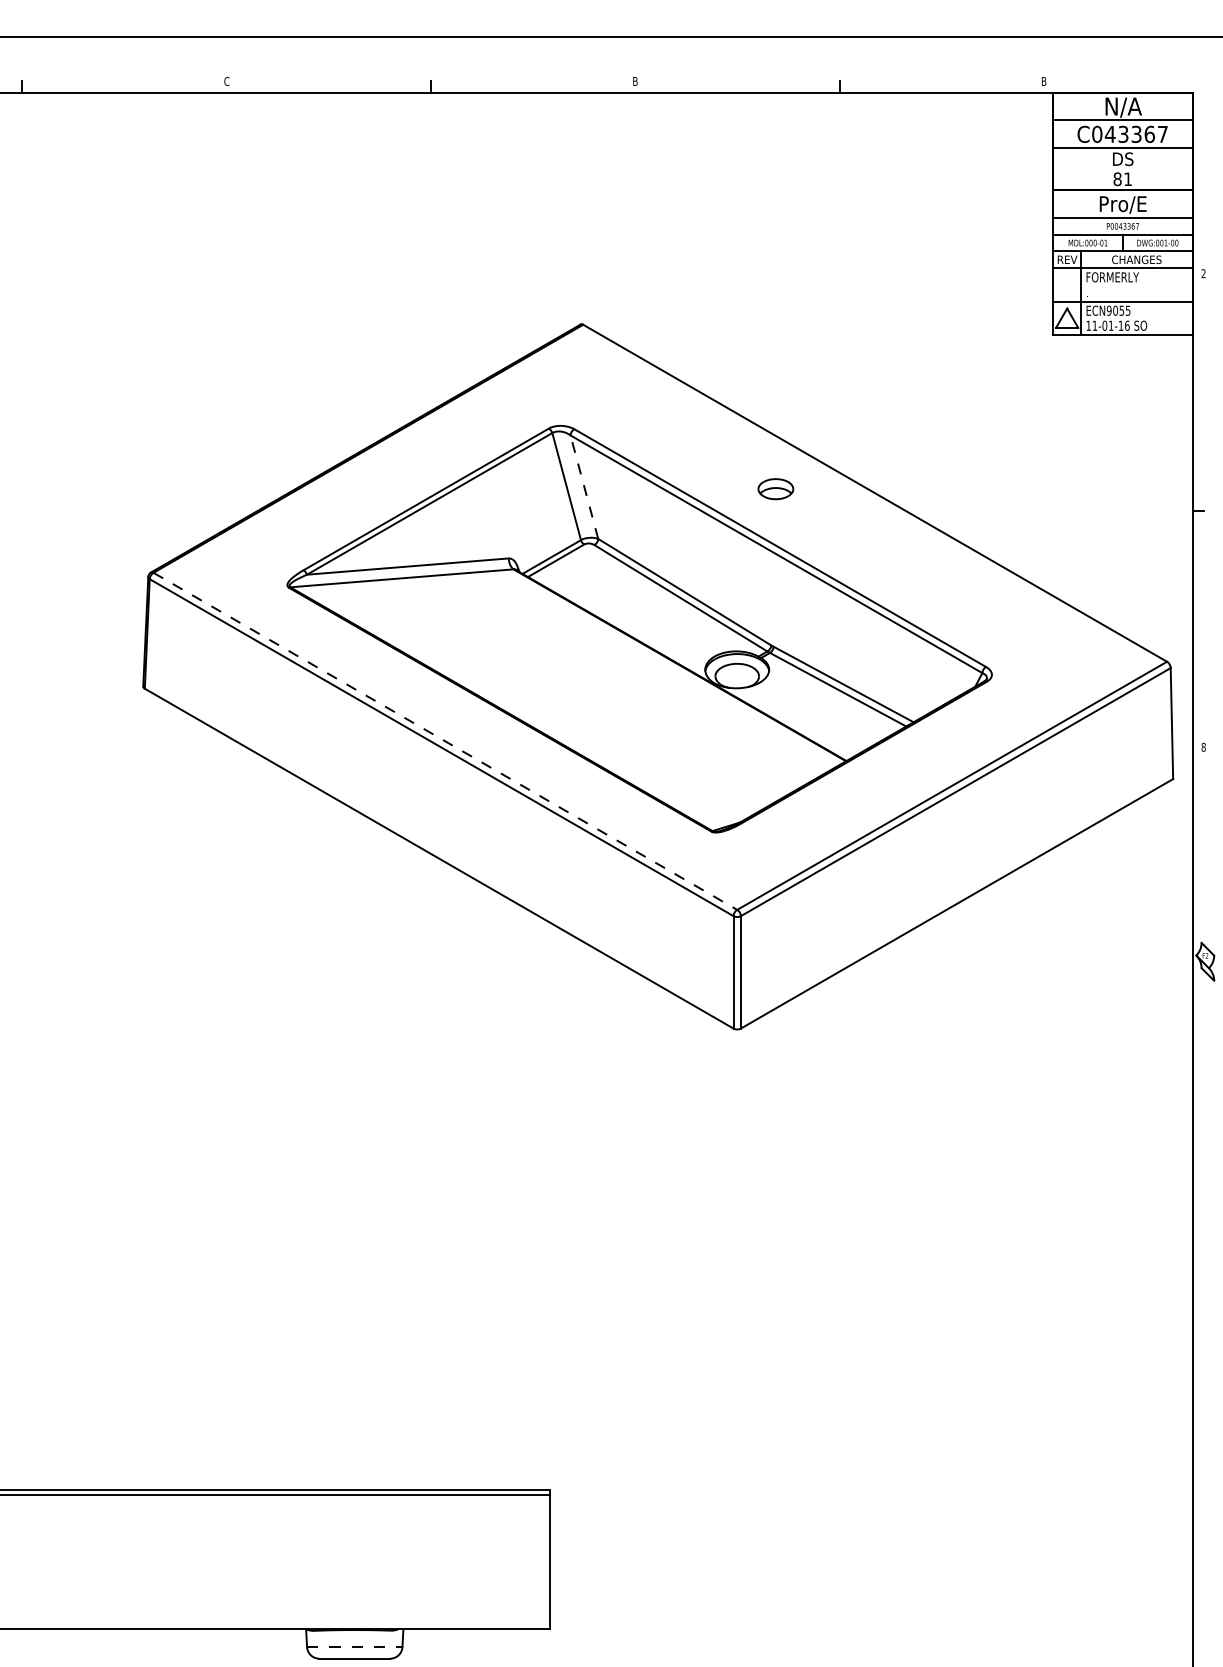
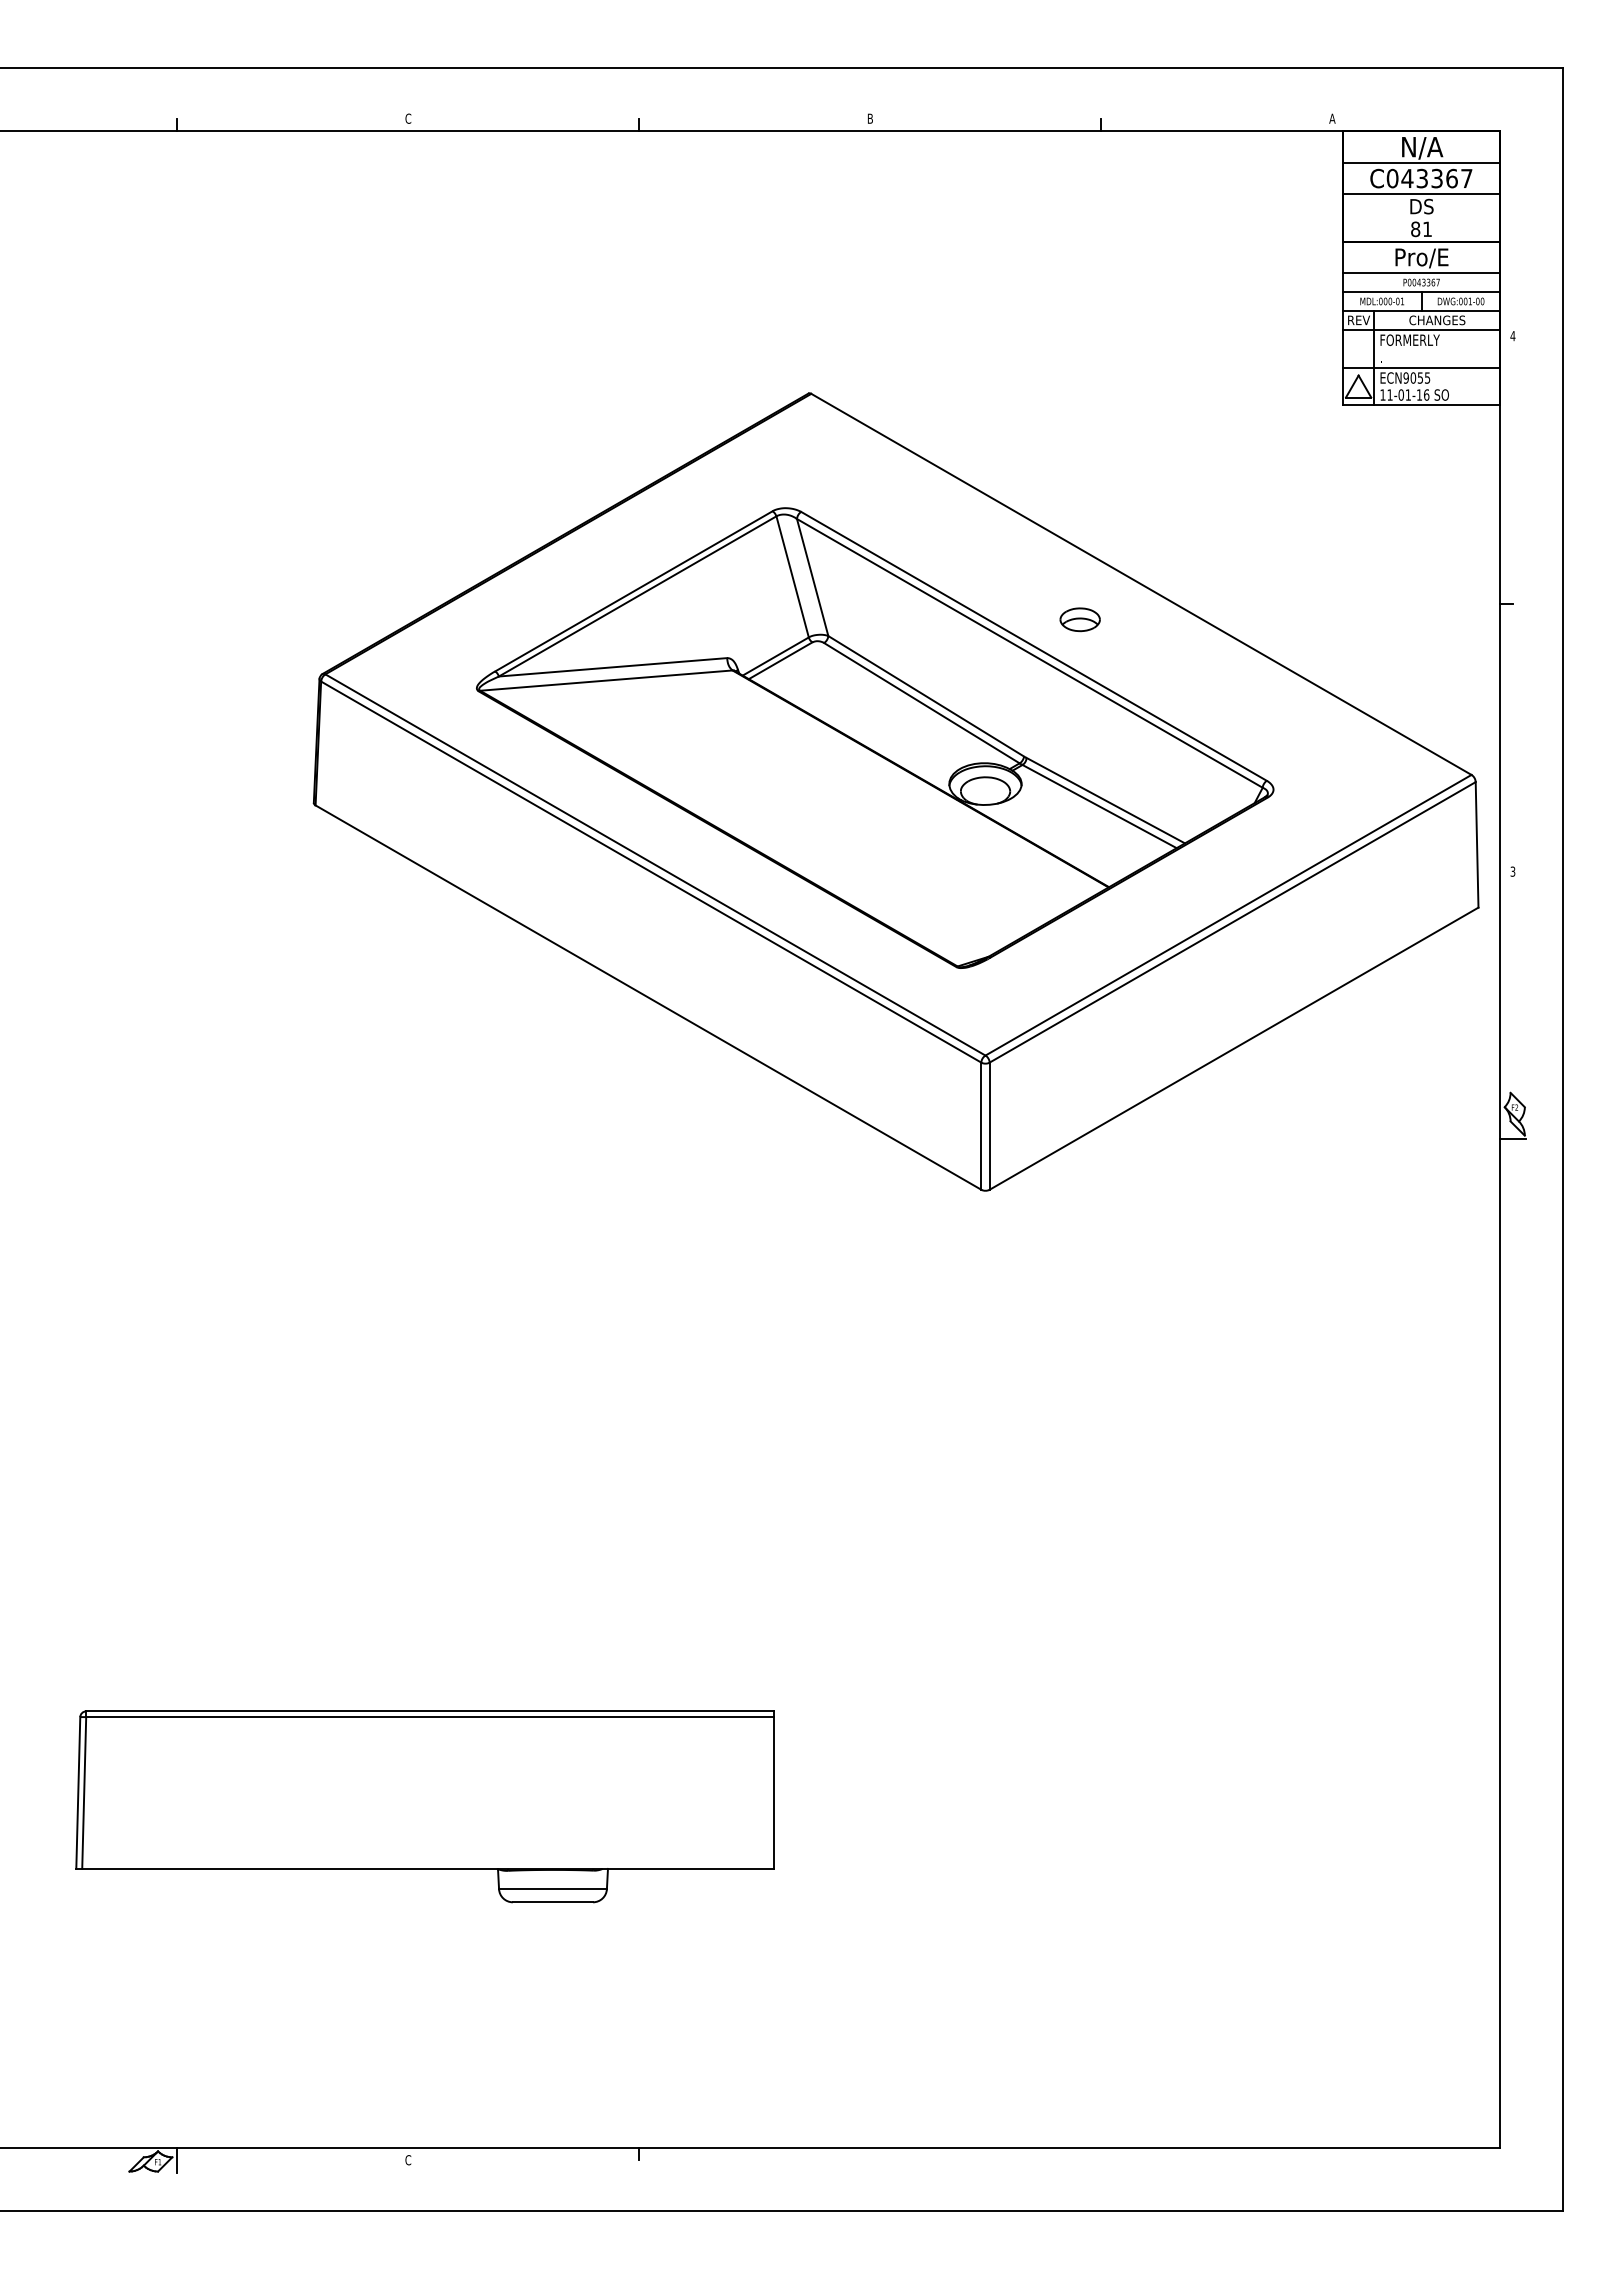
text: (1044, 81) -> (1332, 118), B -> A
text: (1203, 274) -> (1512, 336), 2 -> 4
line: (584, 487) -> (812, 577), dashed -> solid
part: (775, 488) -> (1079, 619), moved
line: (445, 741) -> (655, 865), dashed -> solid
text: (1203, 747) -> (1512, 871), 8 -> 3
line: (1203, 984) -> (1512, 1139), added
line: (354, 1647) -> (552, 1889), dashed -> solid

